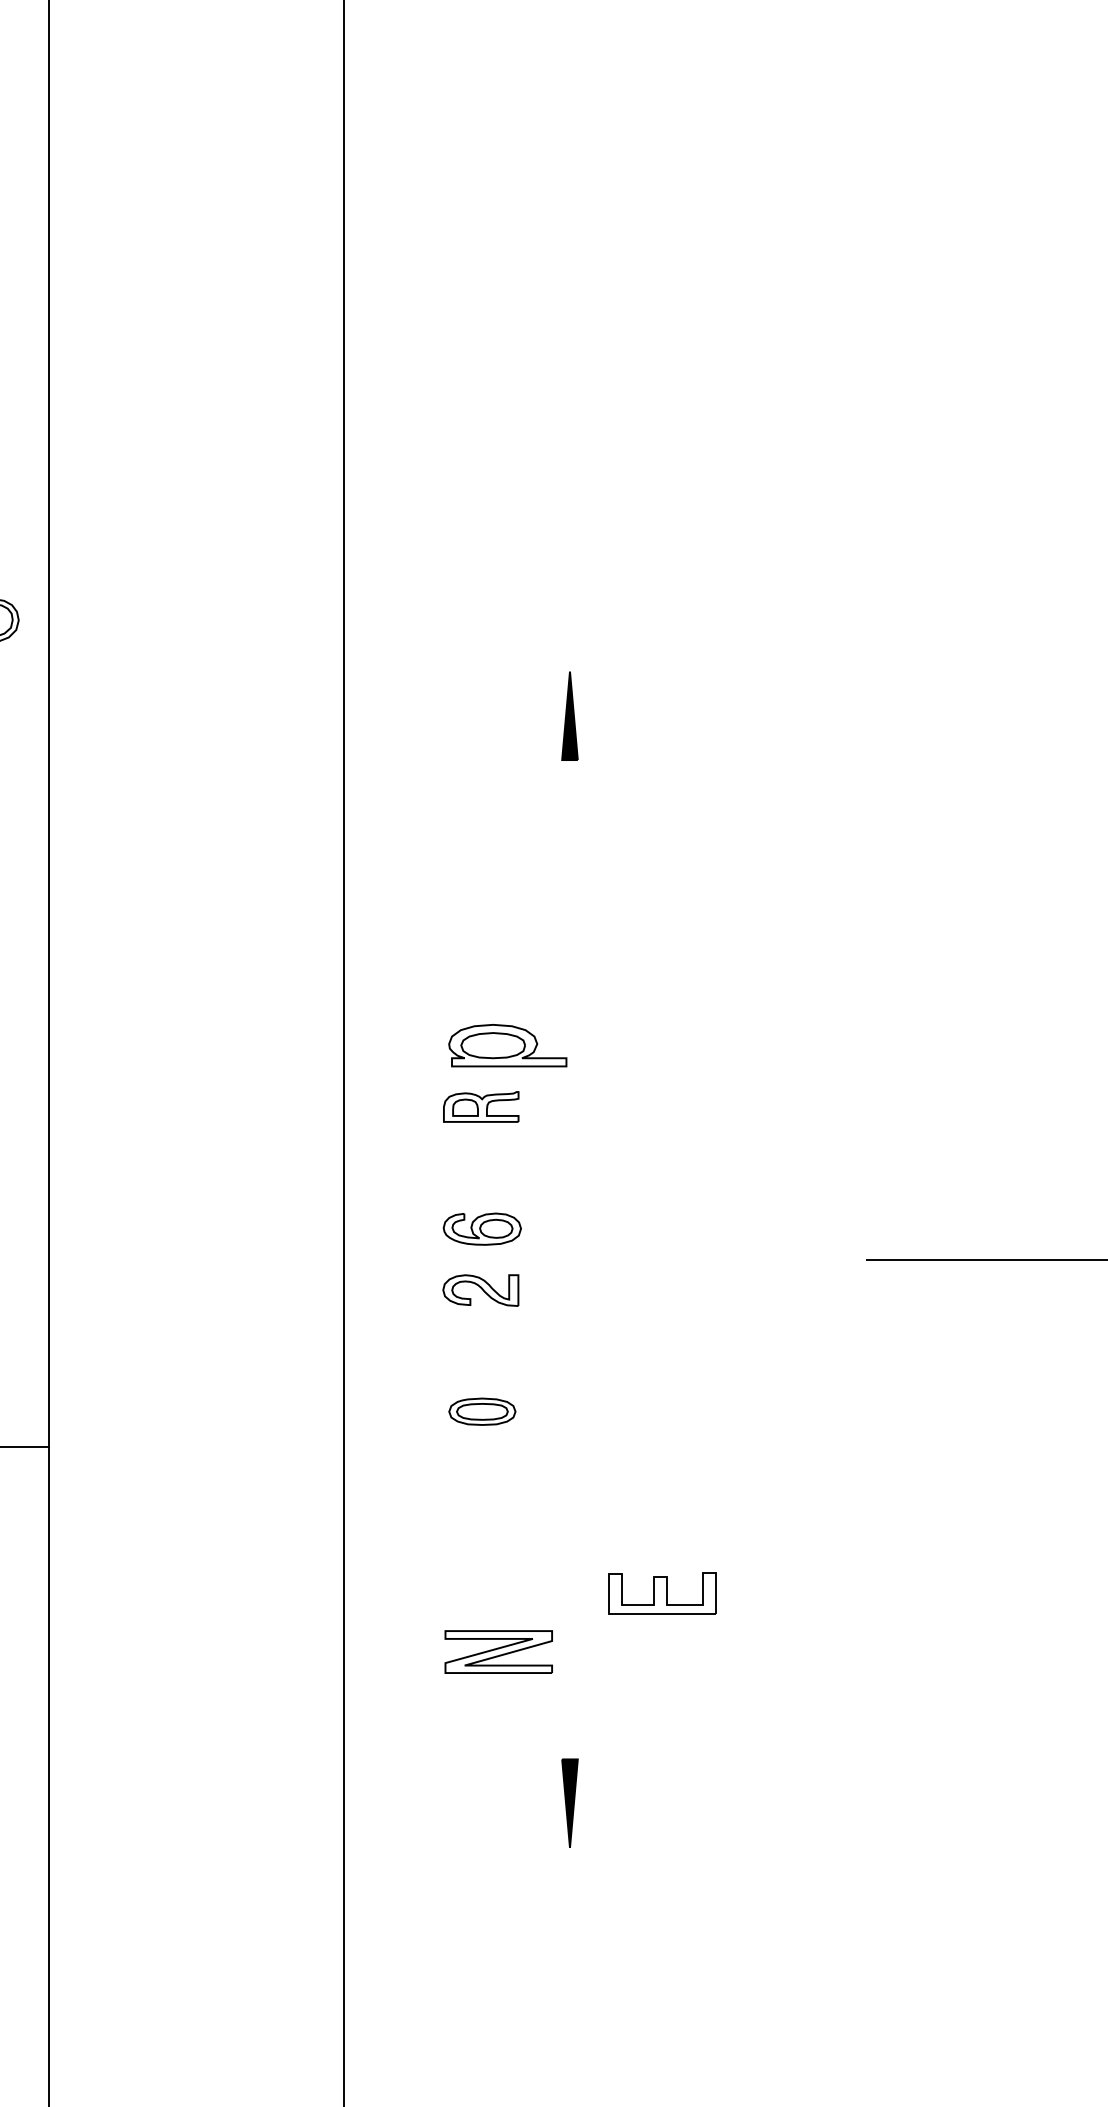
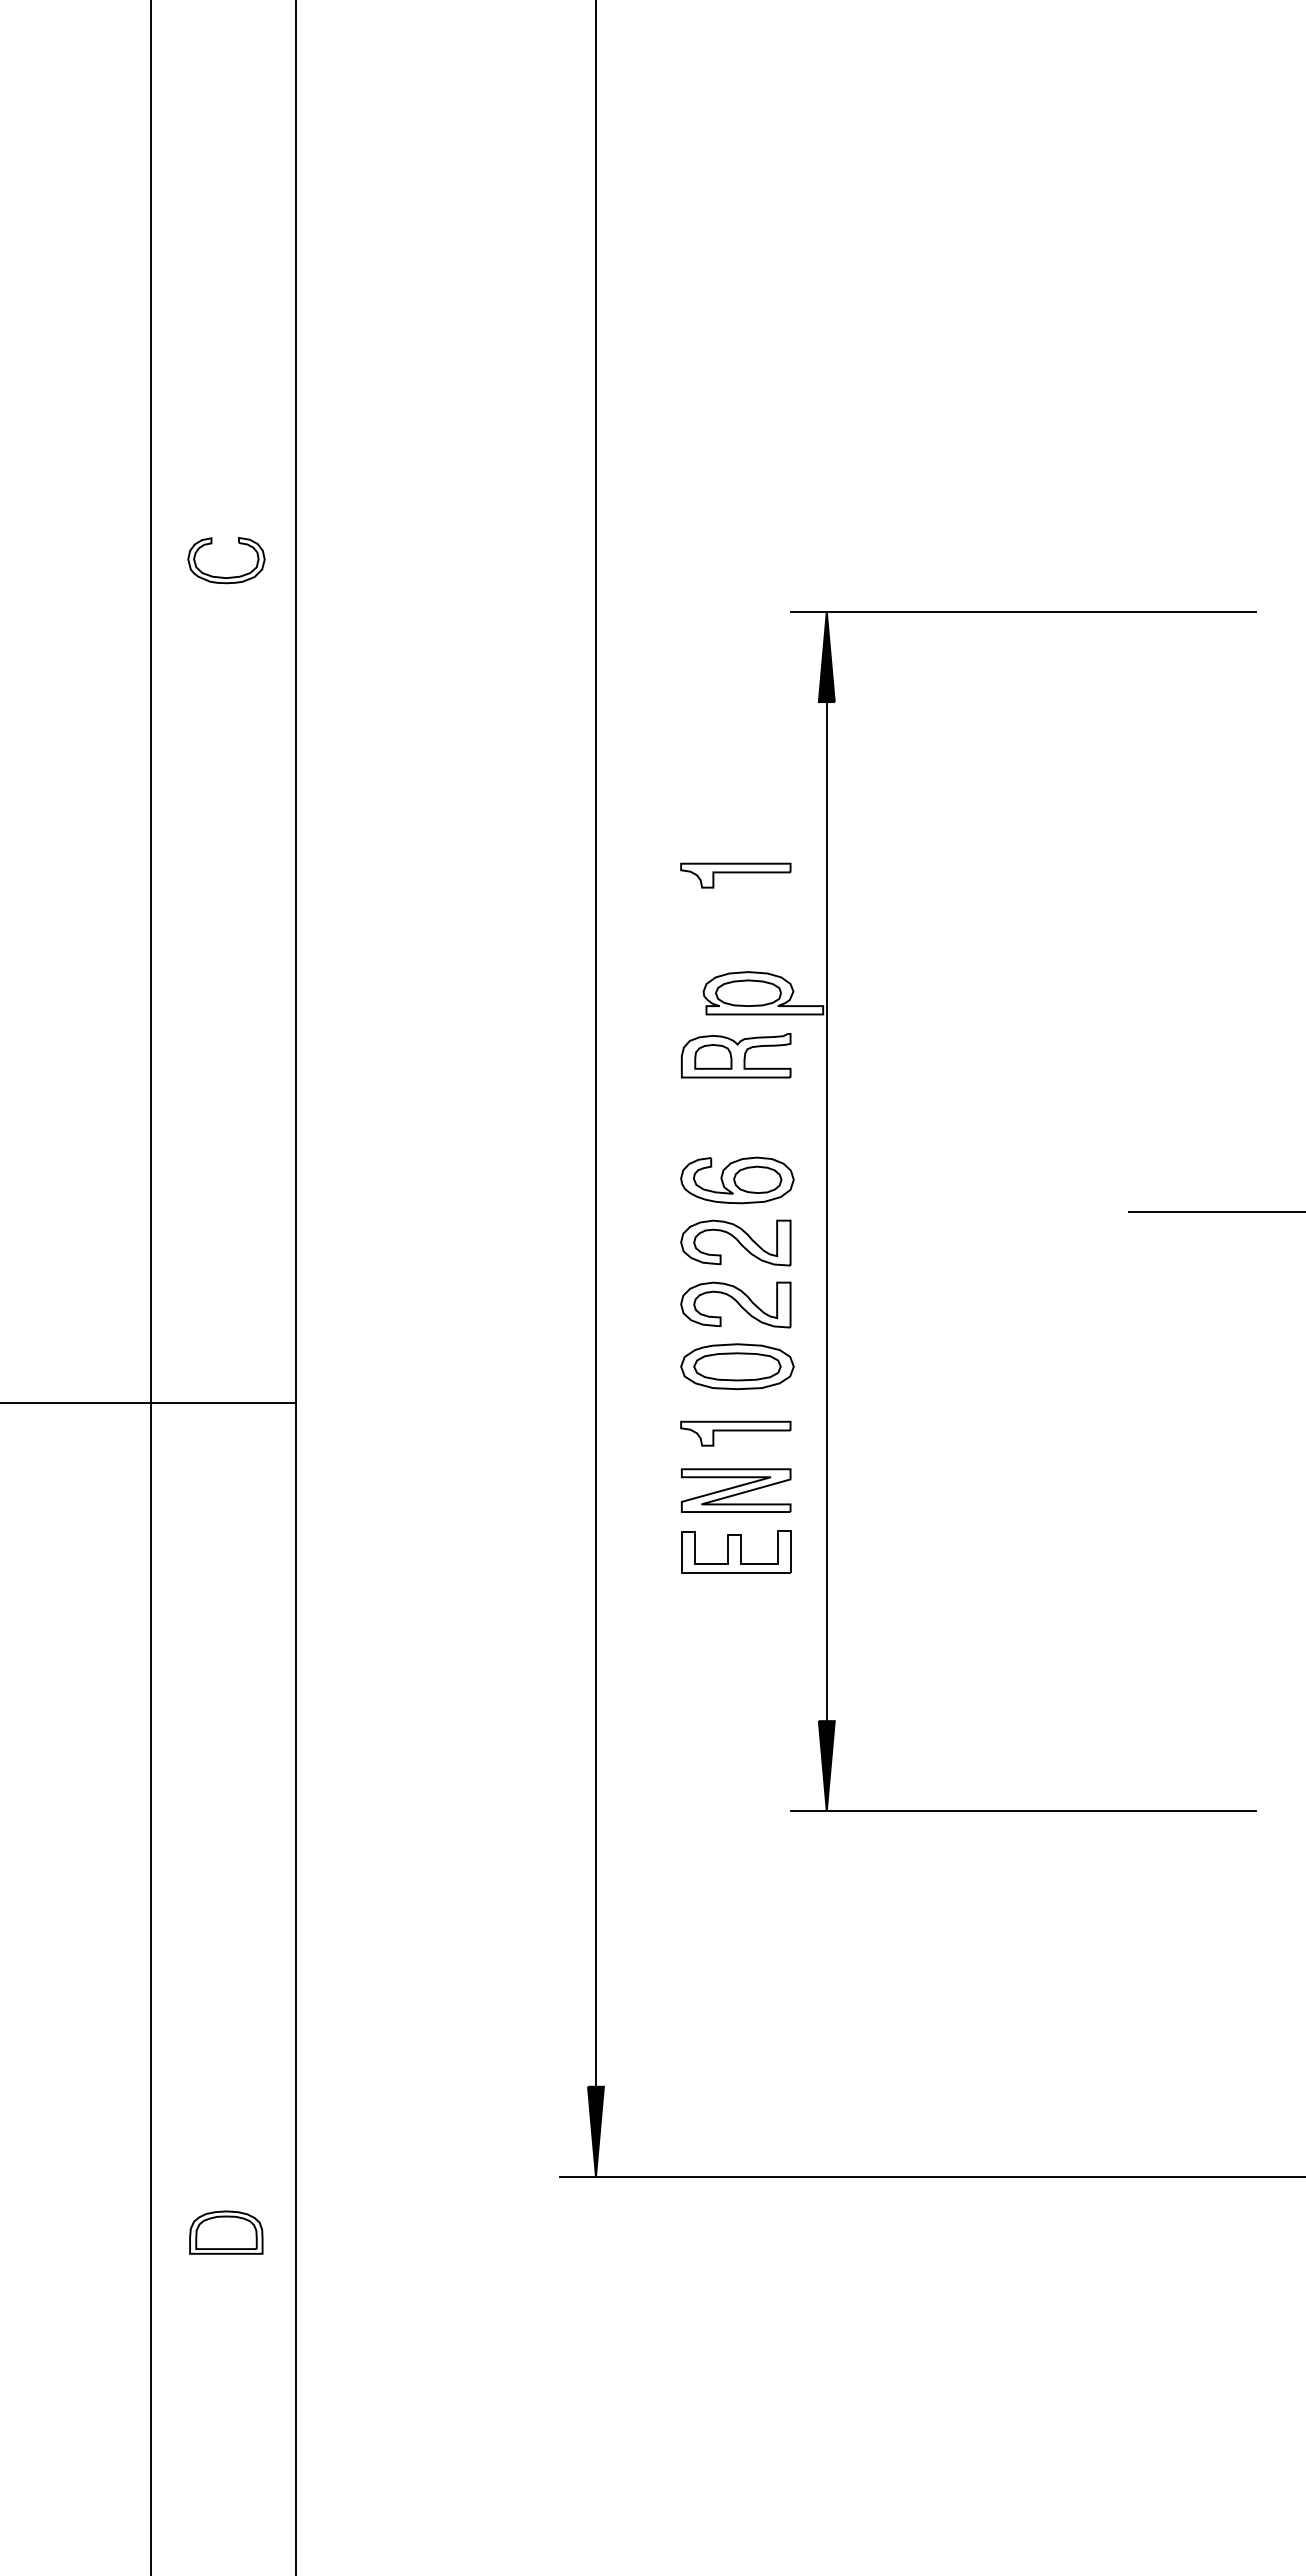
line: (761, 671) -> (1022, 611), added
part: (480, 930) -> (735, 875), added
part: (481, 1106) -> (736, 1055), size x1.43
part: (482, 1229) -> (737, 1180), size x1.43
line: (569, 1259) -> (826, 1211), added
part: (480, 1290) -> (735, 1242), size x1.43
part: (480, 1350) -> (735, 1304), added
part: (482, 1411) -> (737, 1366), size x1.67
part: (480, 1477) -> (735, 1433), added
part: (662, 1593) -> (736, 1551), moved
part: (499, 1651) -> (736, 1490), moved
line: (761, 1848) -> (1022, 1811), added

